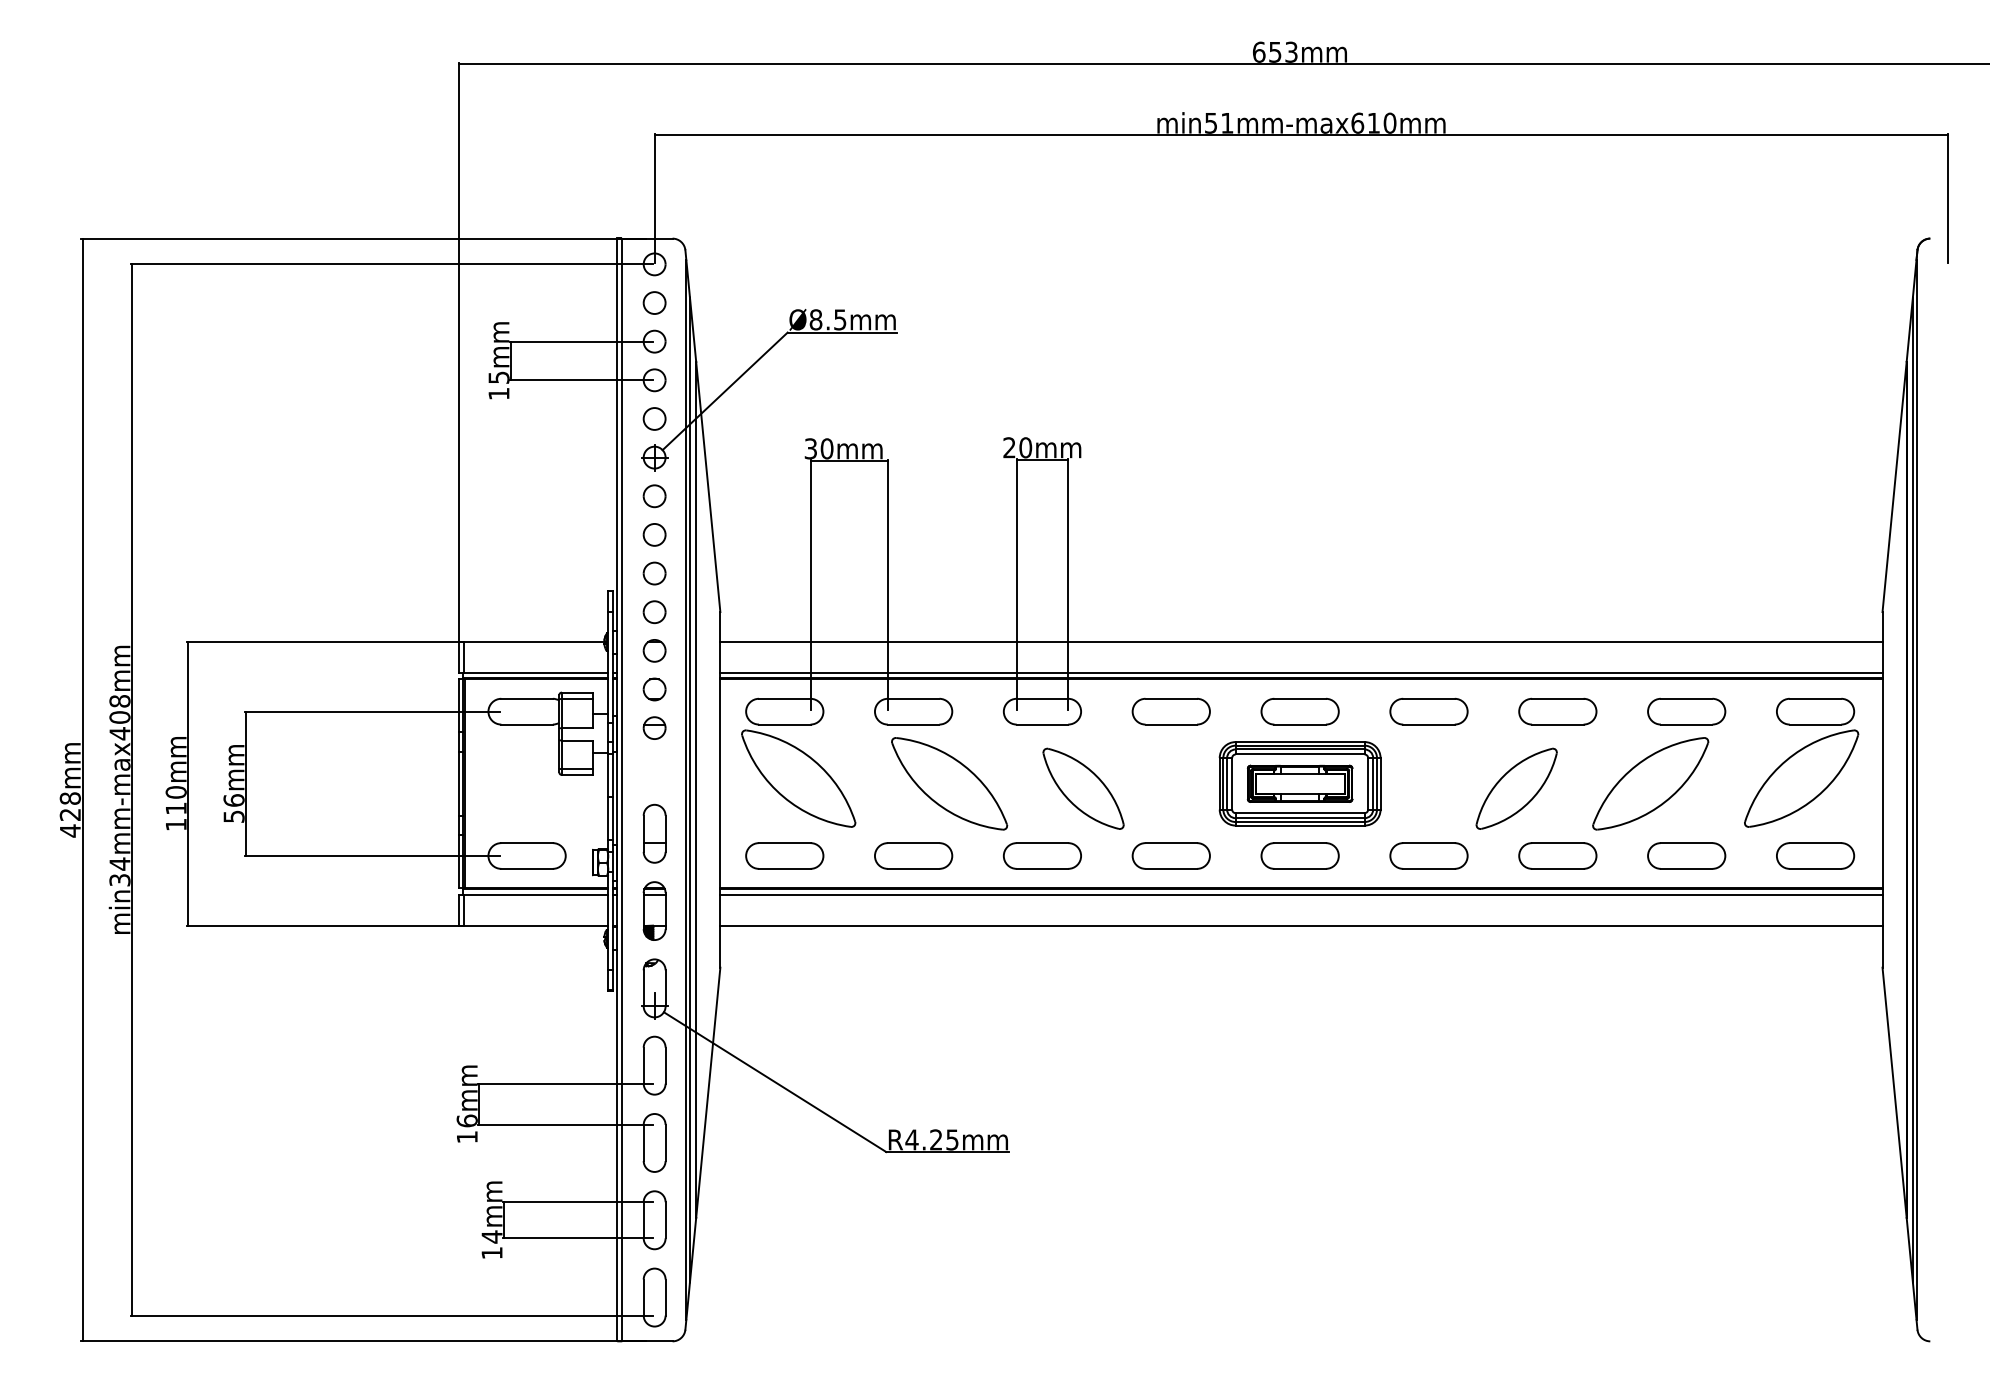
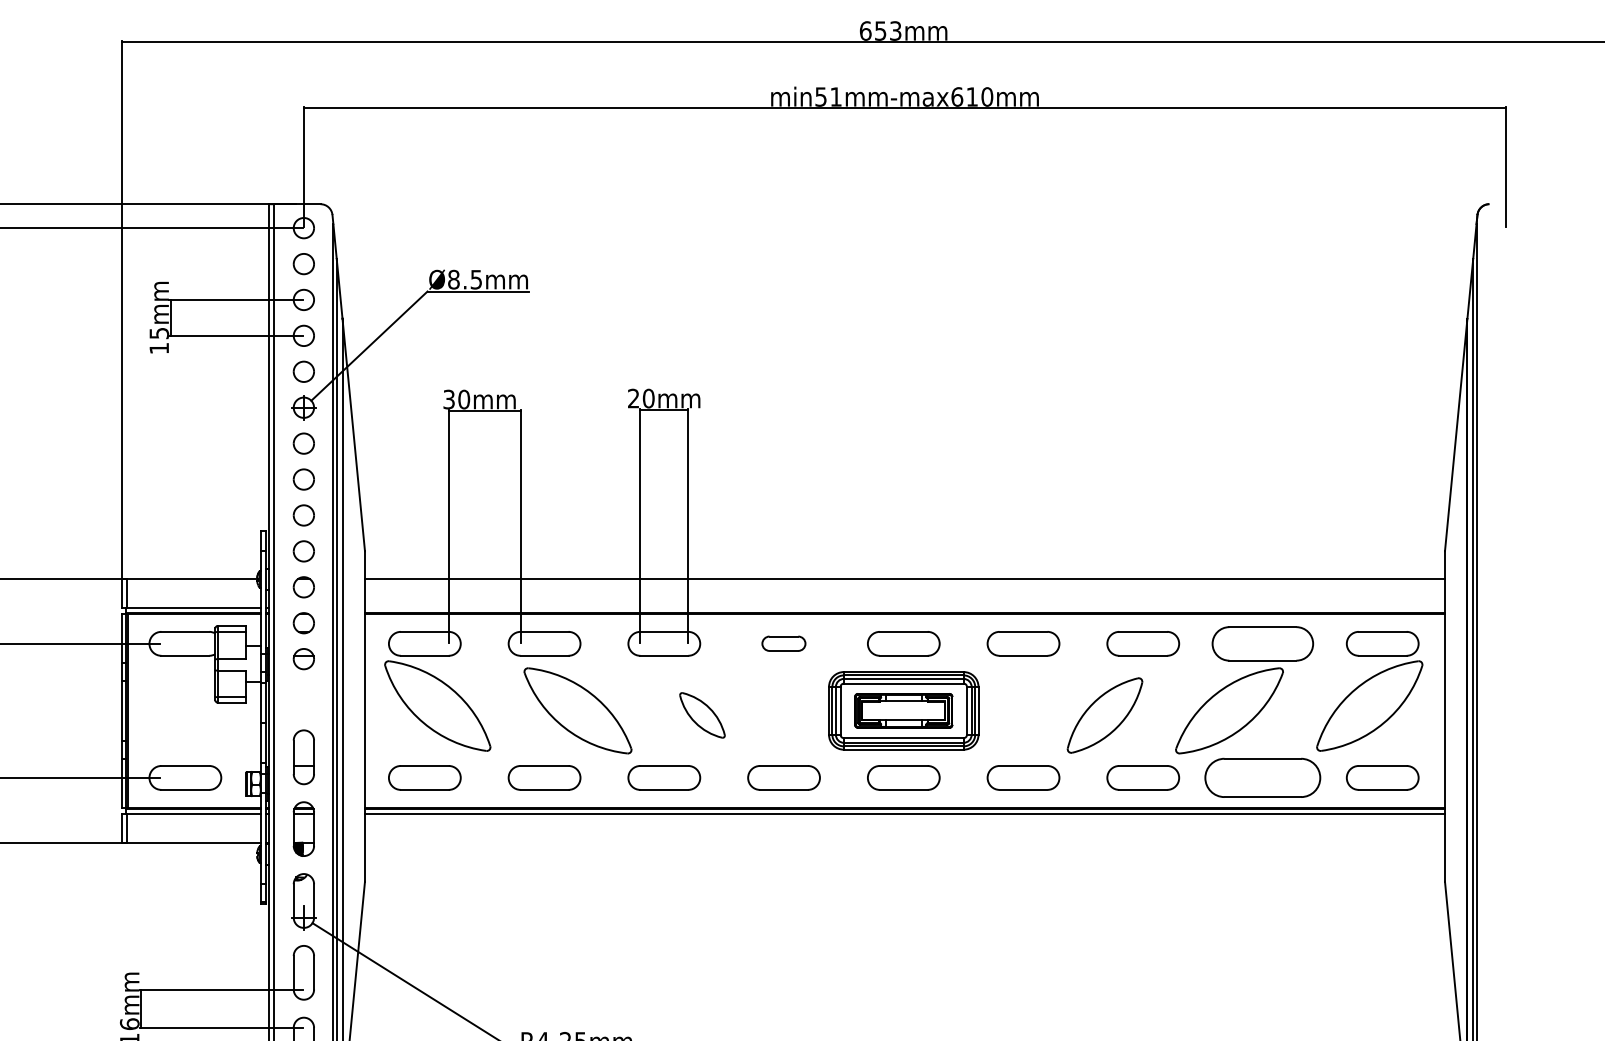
line: (1301, 673) -> (905, 608), removed
part: (1170, 711) -> (783, 643), size x0.6
part: (1686, 711) -> (1262, 643), size x1.4
part: (1083, 788) -> (702, 715), size x0.6
part: (1686, 855) -> (1262, 777), size x1.6
line: (1301, 925) -> (905, 842), removed

